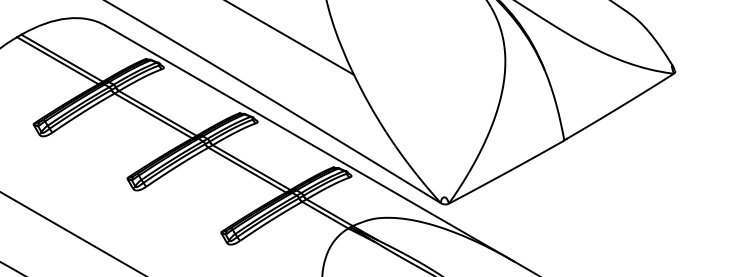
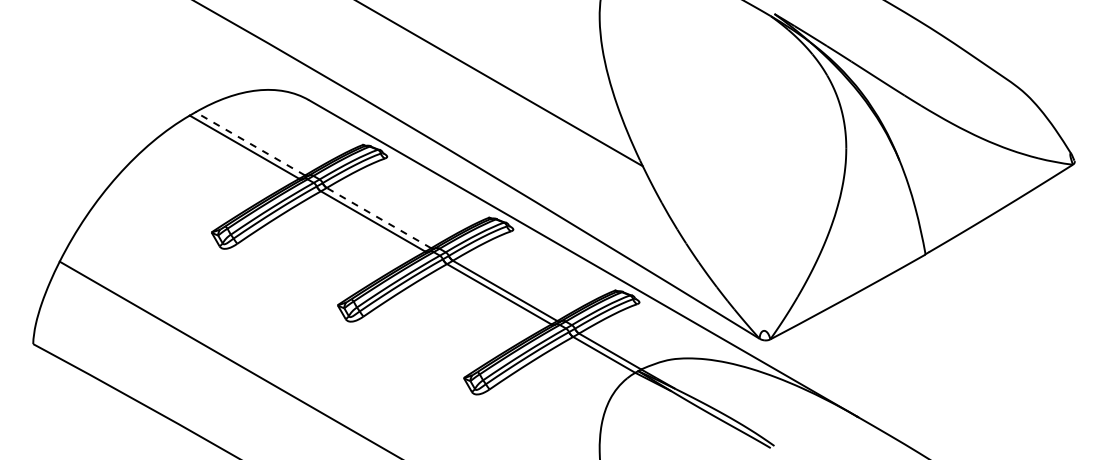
line: (61, 57) -> (249, 143), solid -> dashed
line: (157, 113) -> (378, 217), solid -> dashed

